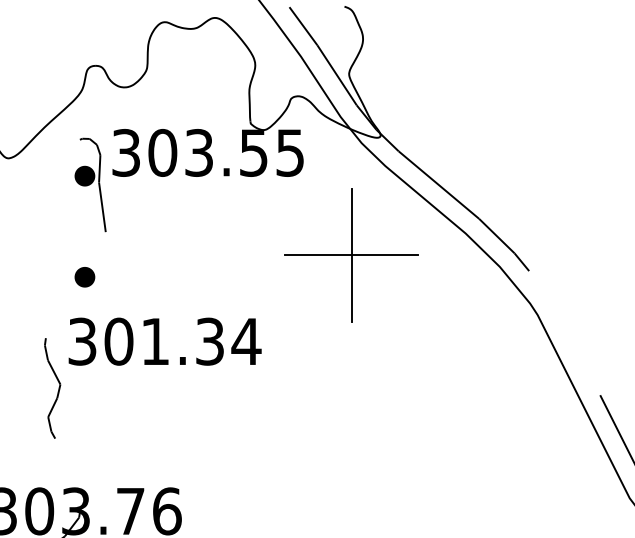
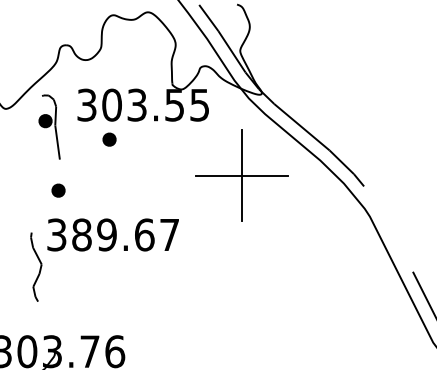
part: (90, 183) -> (49, 126), moved
part: (159, 202) -> (109, 139), added
text: (183, 340) -> (126, 234), 301.34 -> 389.67

